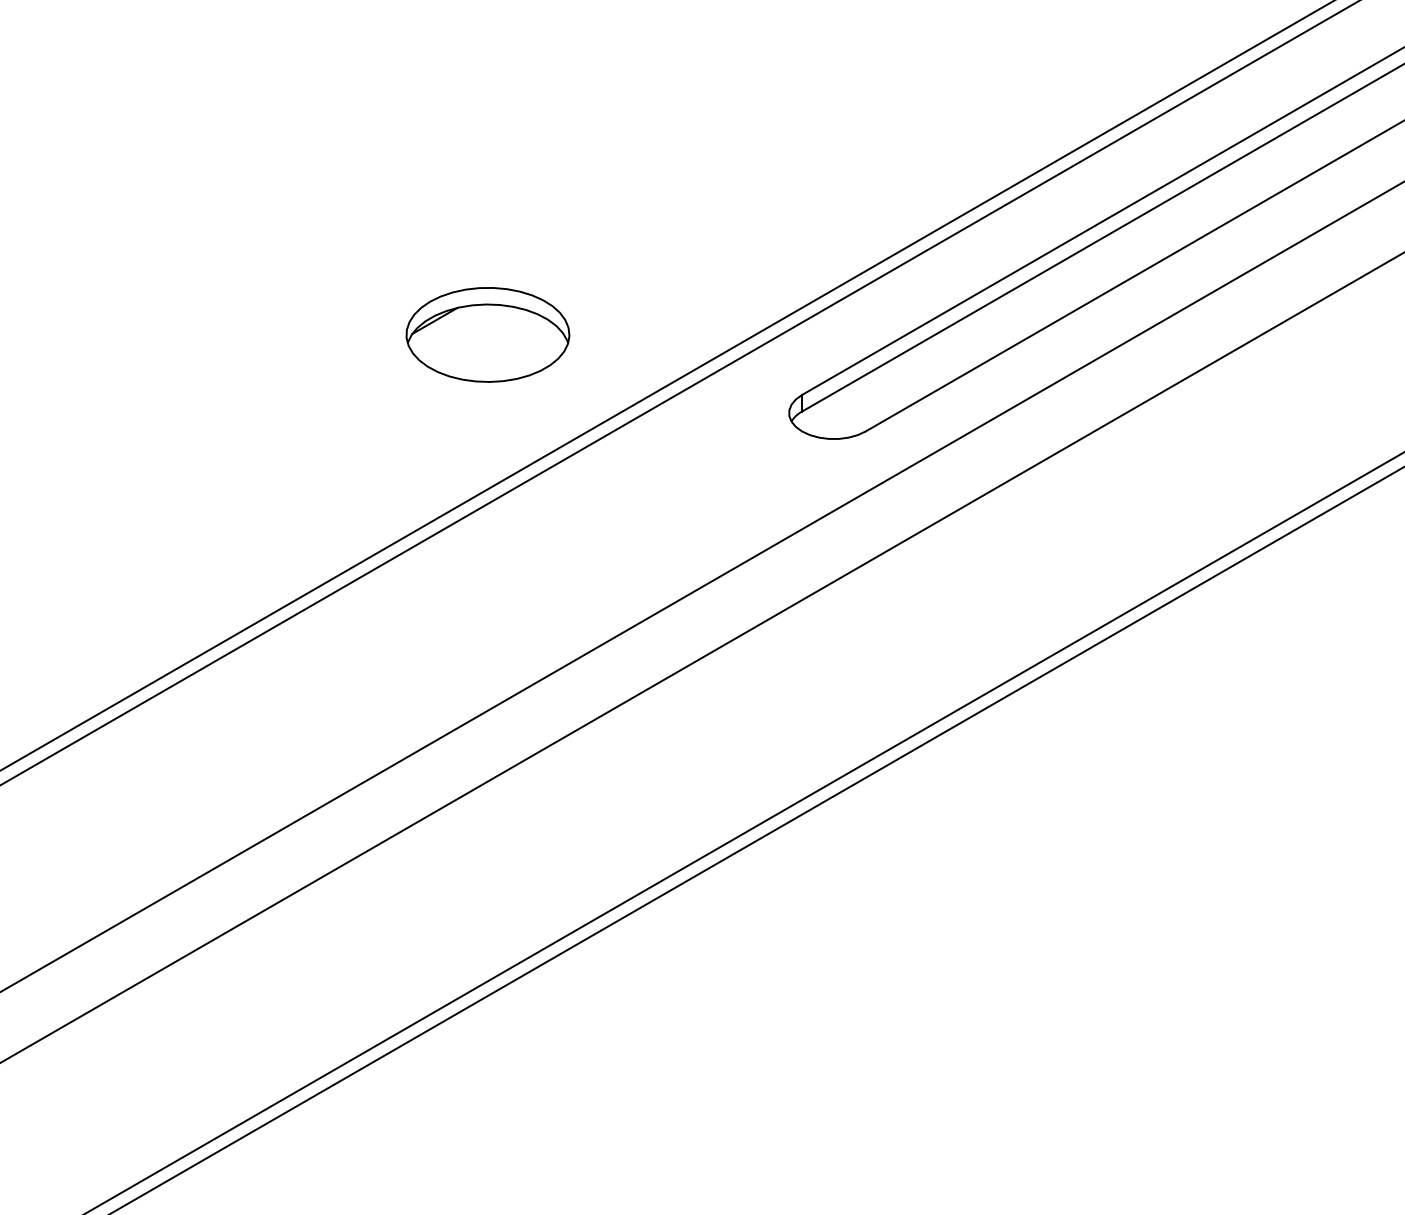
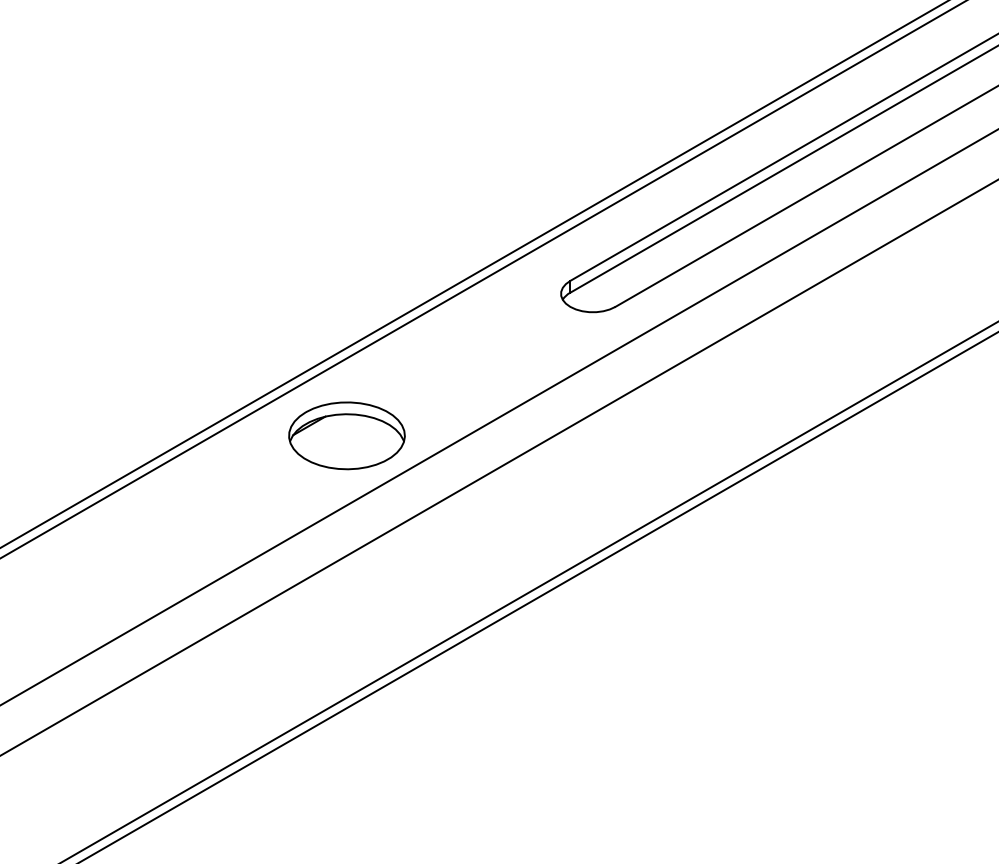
part: (487, 334) -> (346, 435), moved

